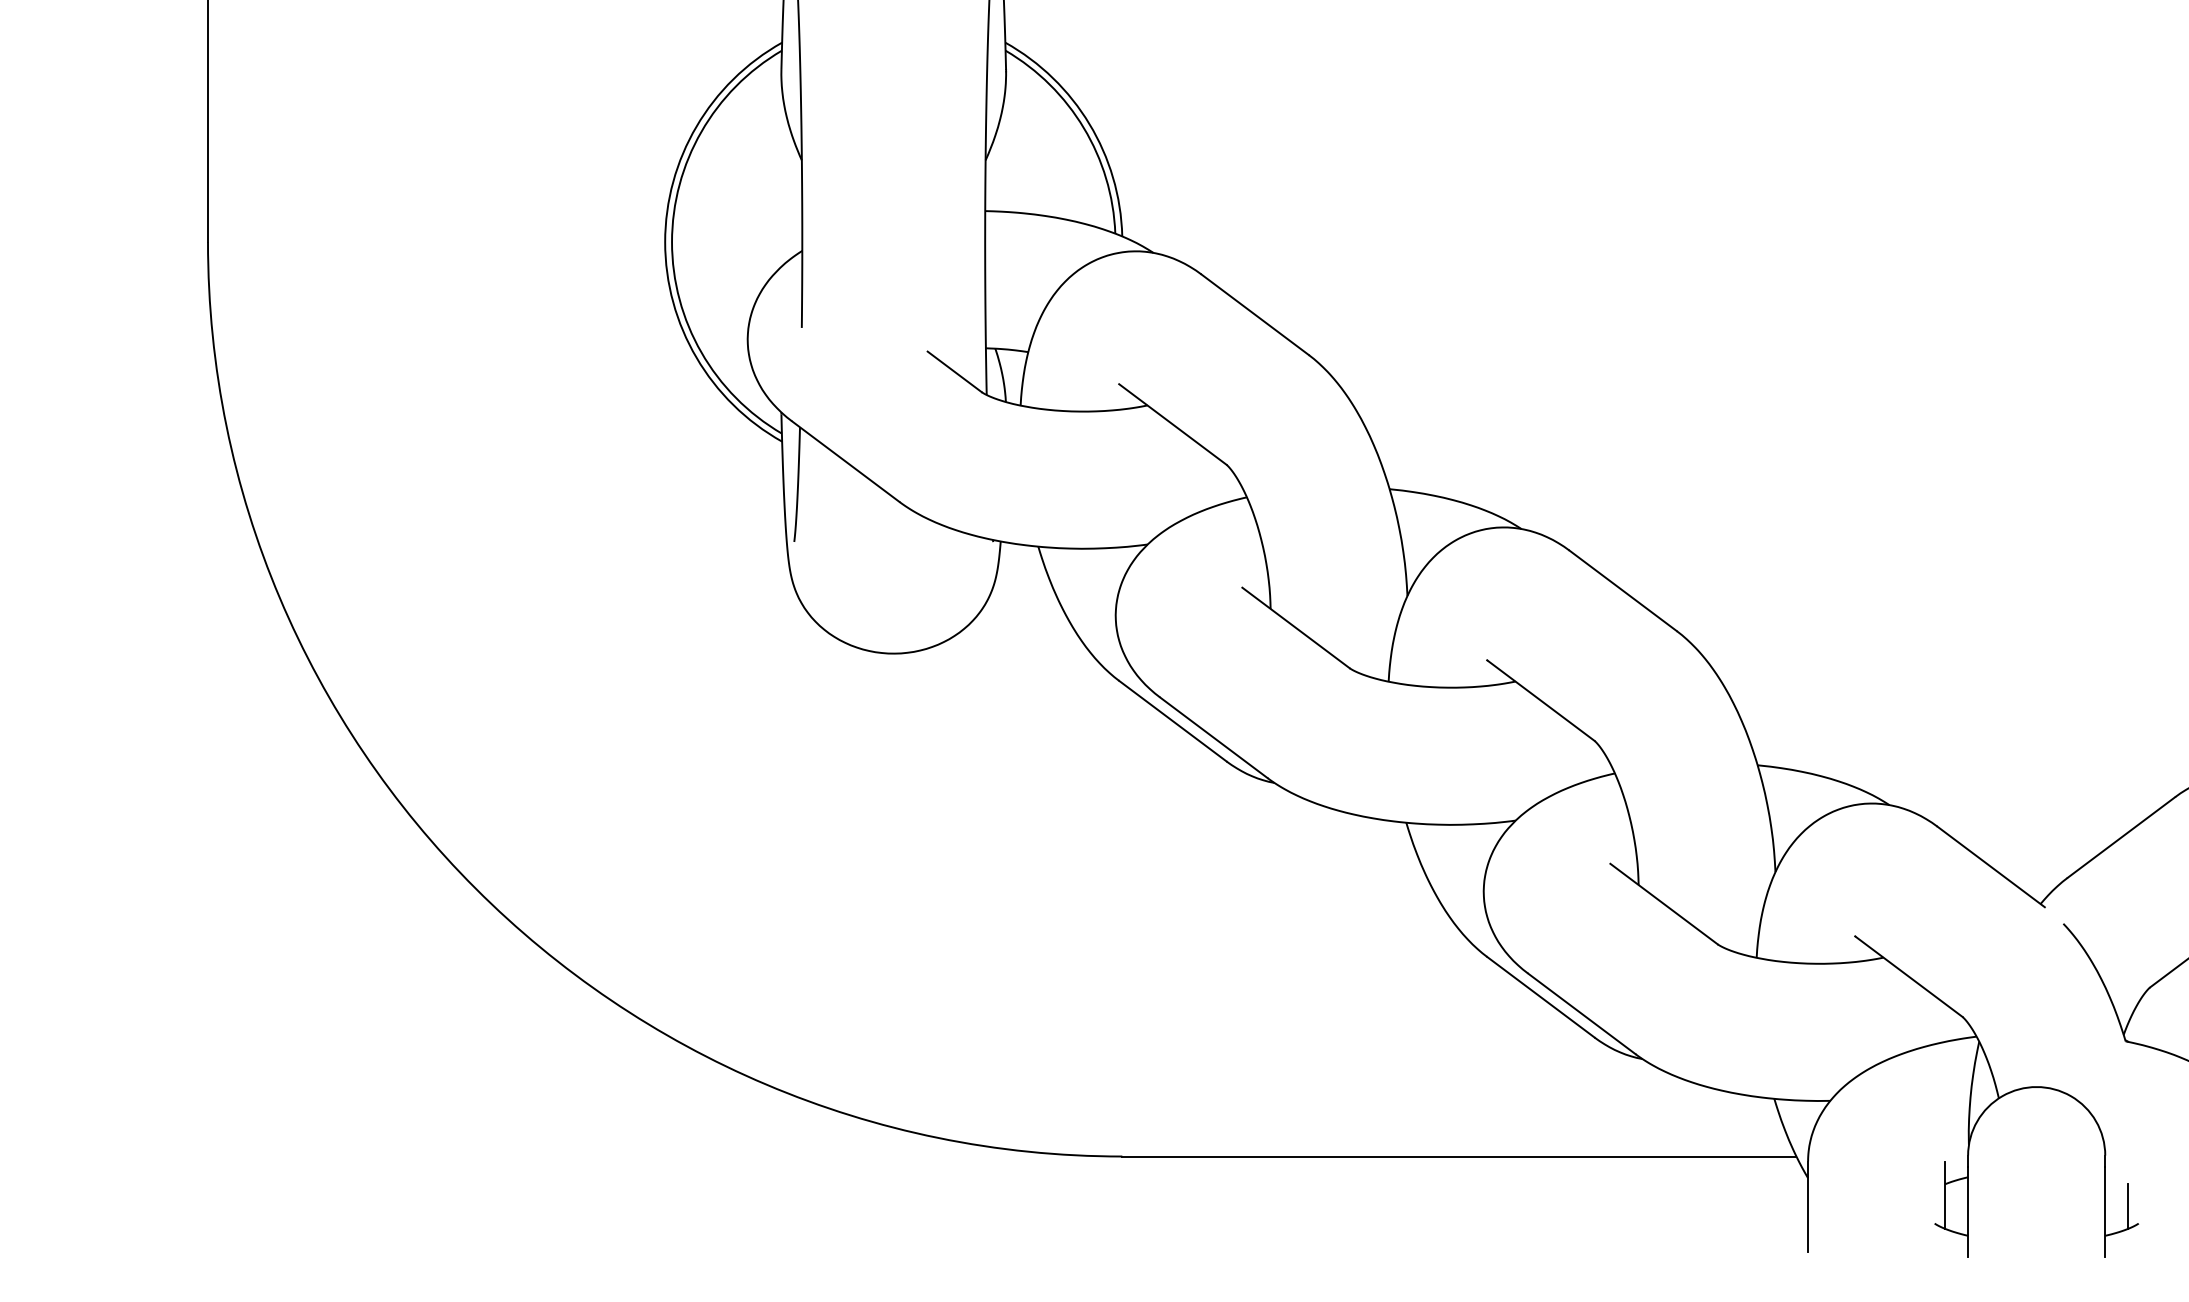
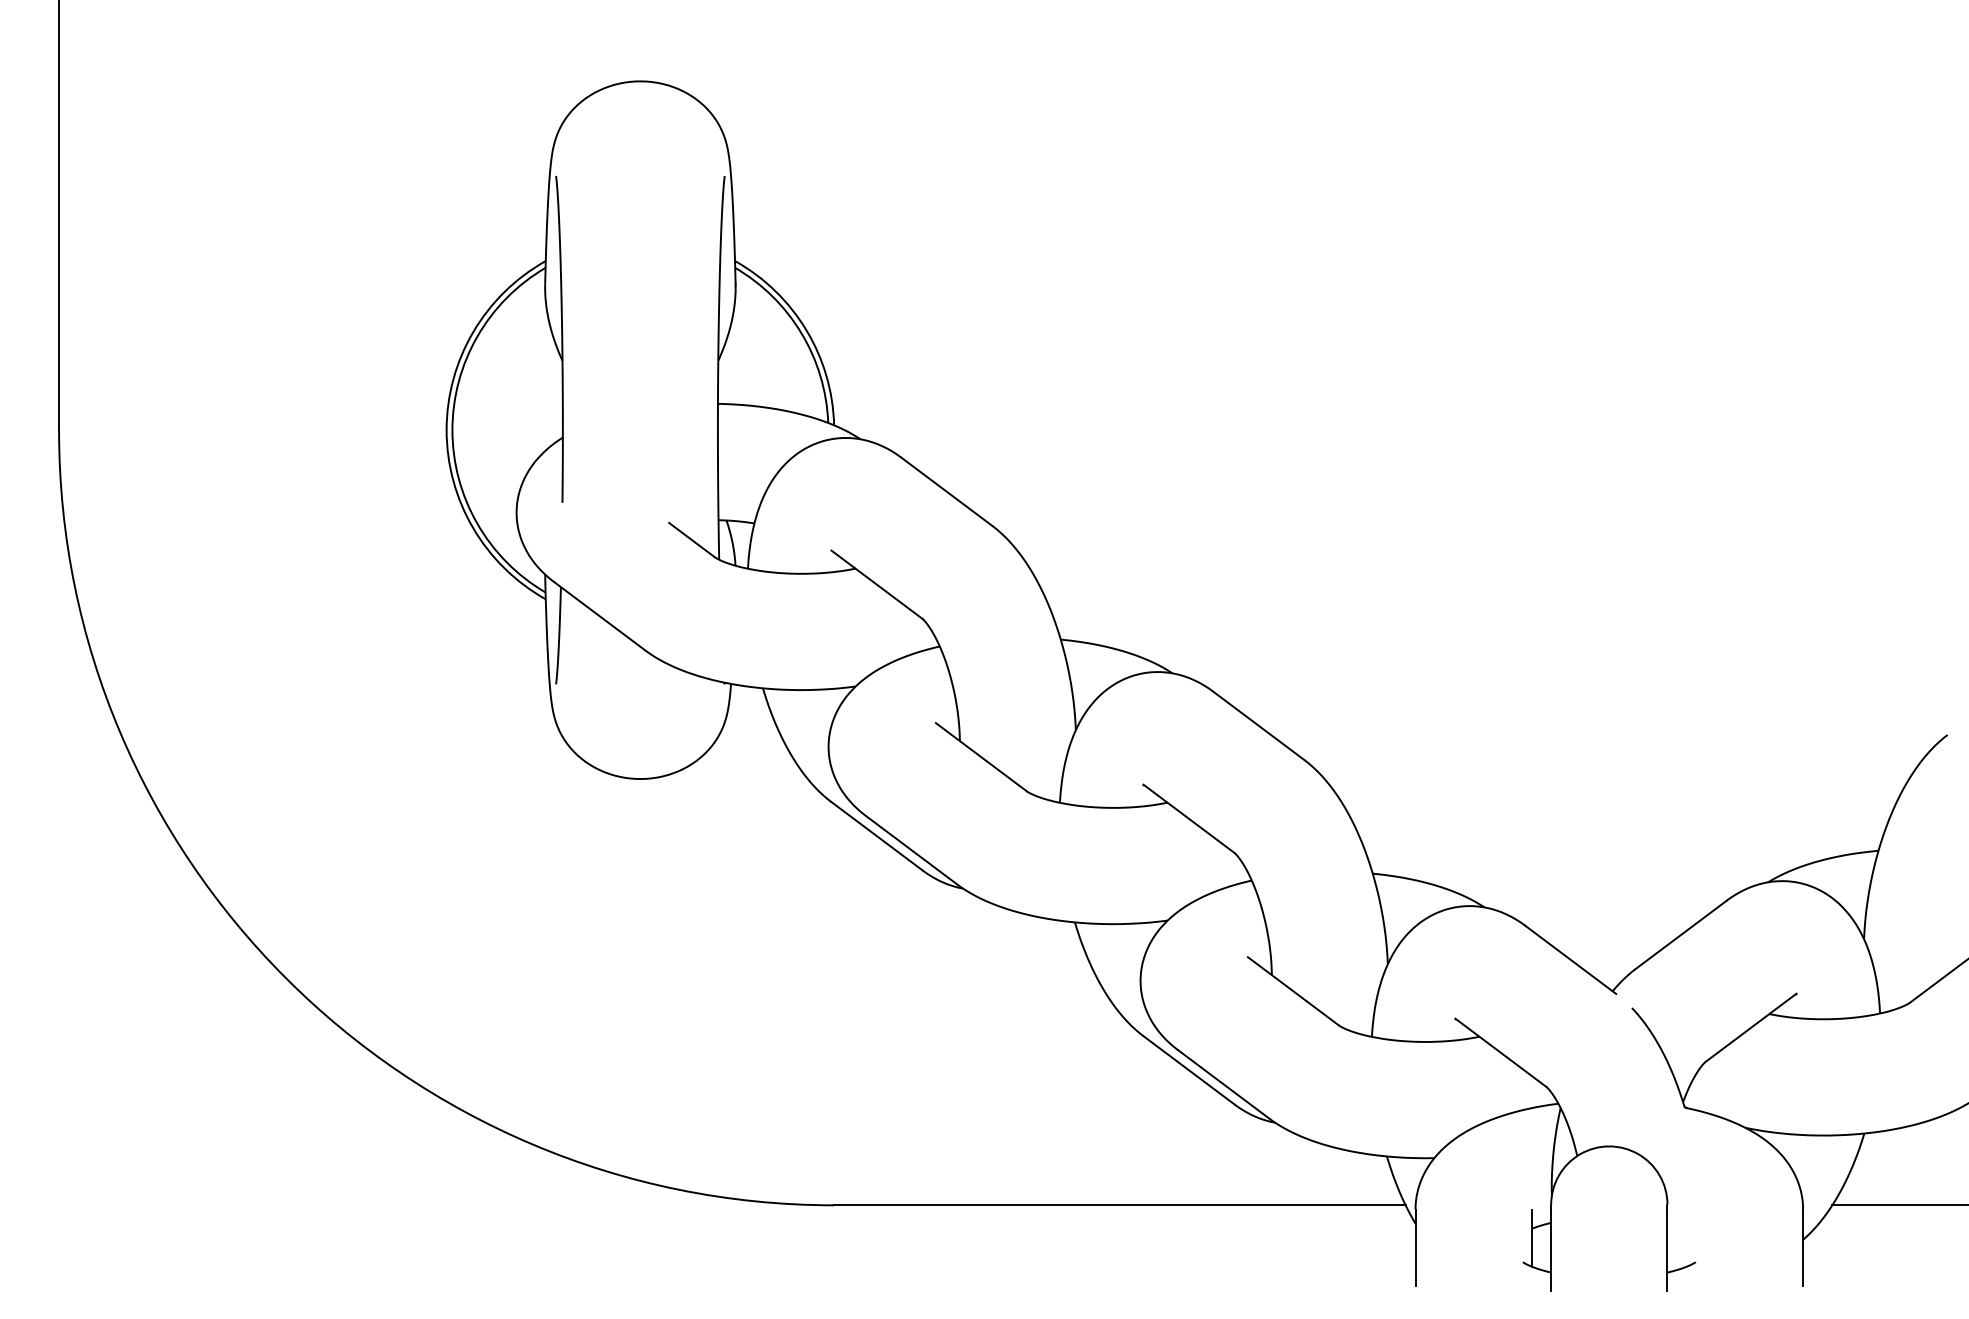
line: (2127, 1206) -> (1686, 1247), removed

